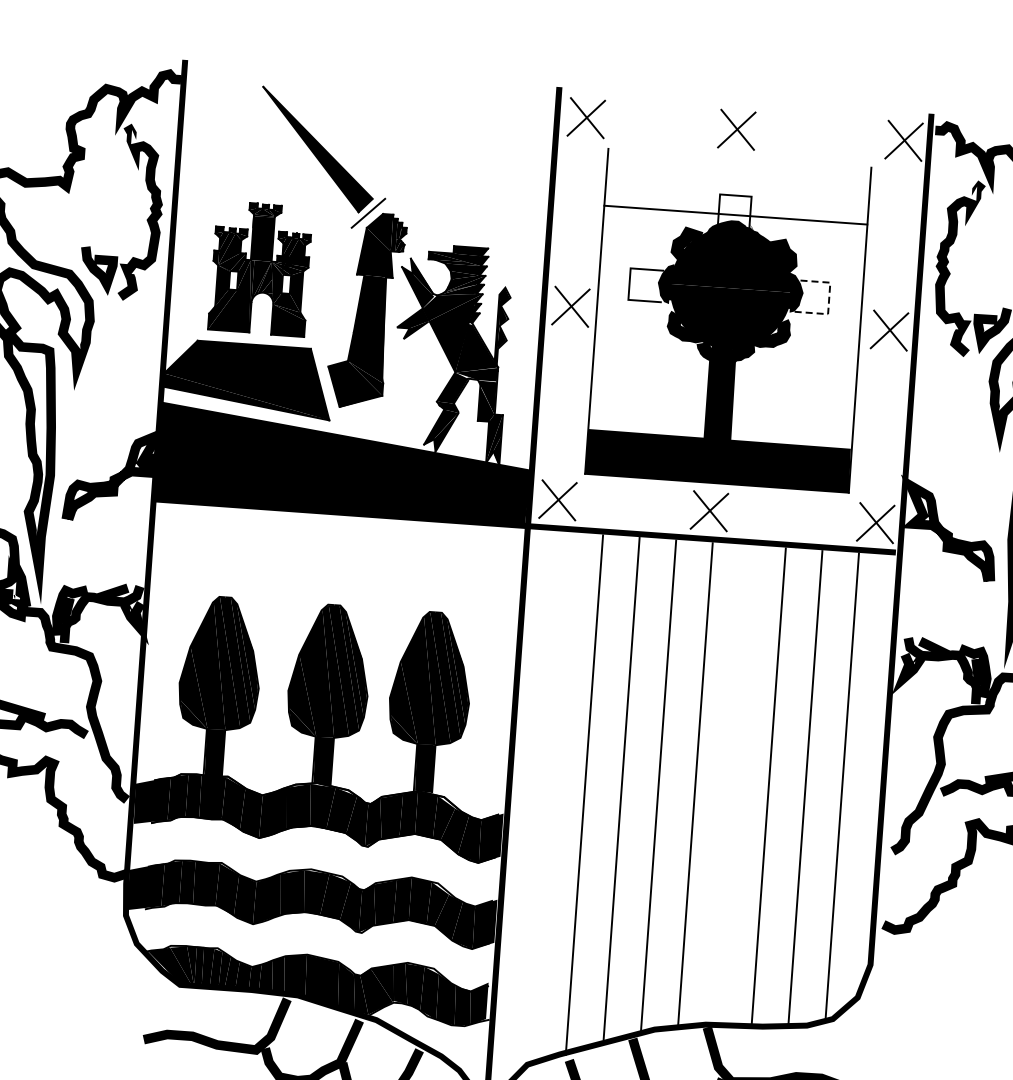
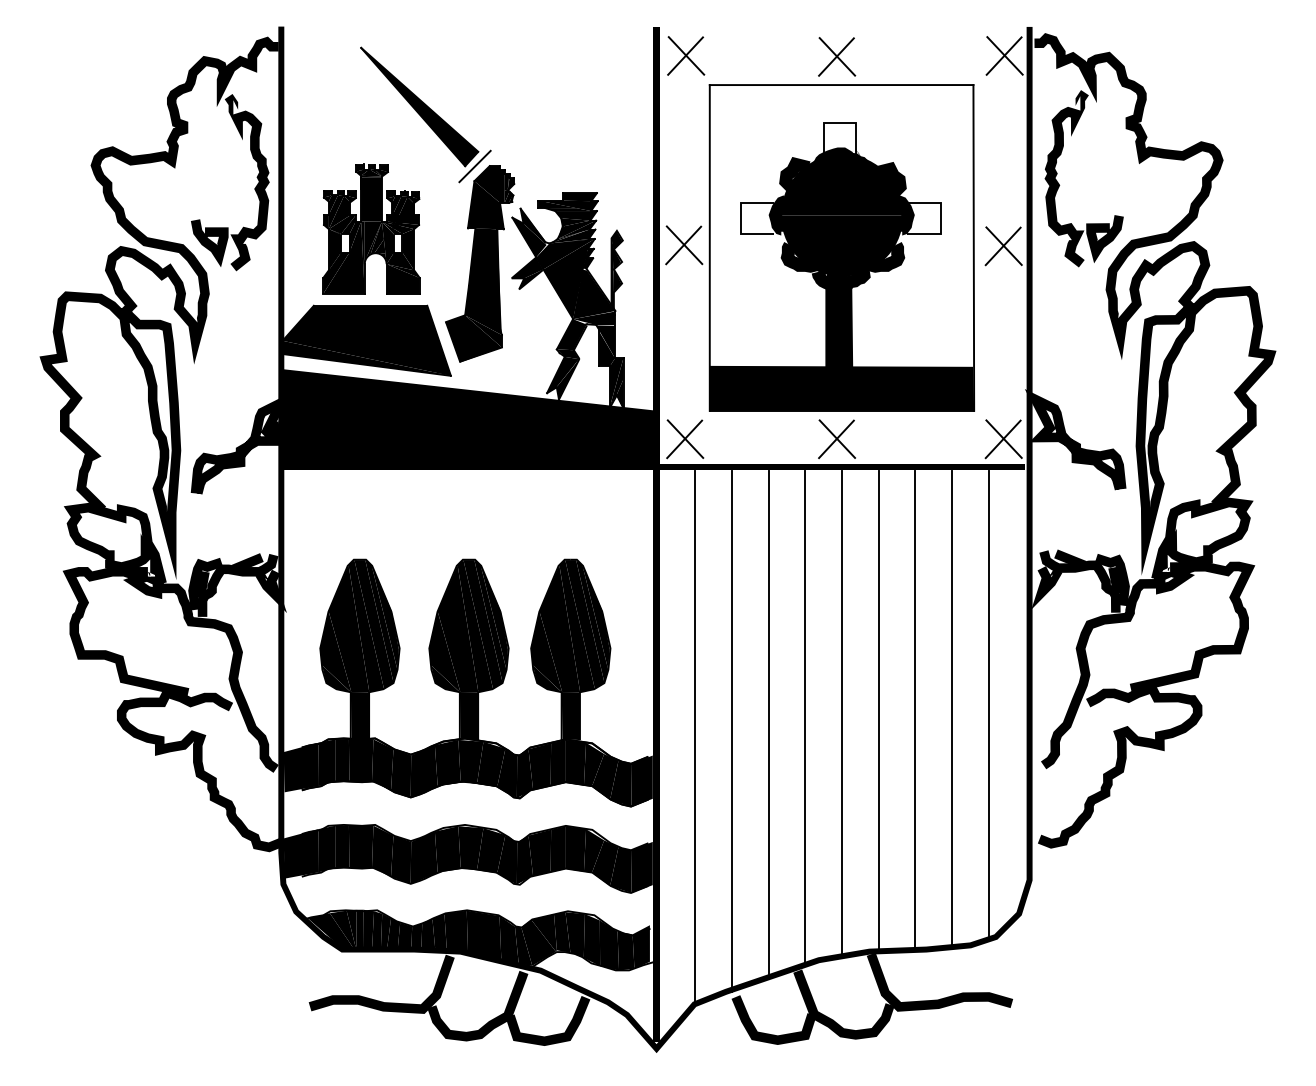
line: (735, 215) -> (841, 85), moved
line: (828, 298) -> (940, 218), dashed -> solid
line: (732, 783) -> (878, 709), added
line: (547, 797) -> (695, 736), added

